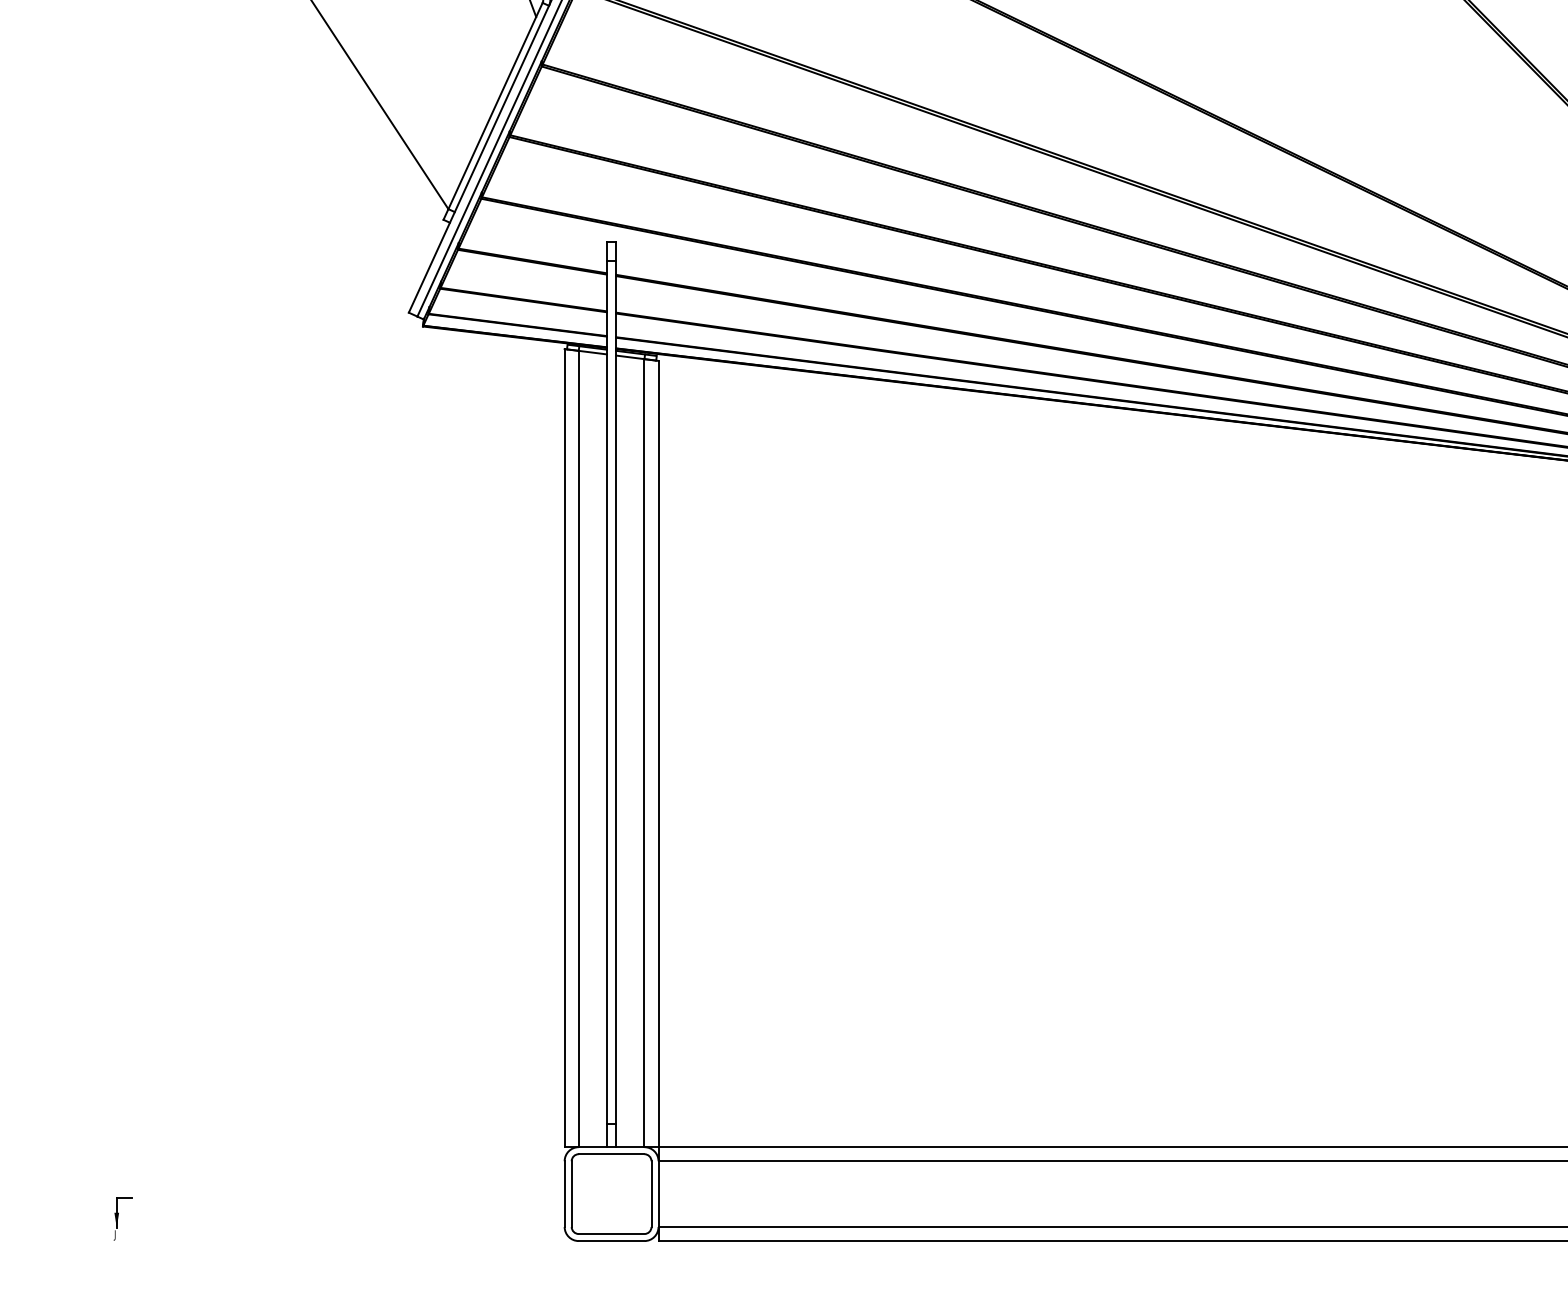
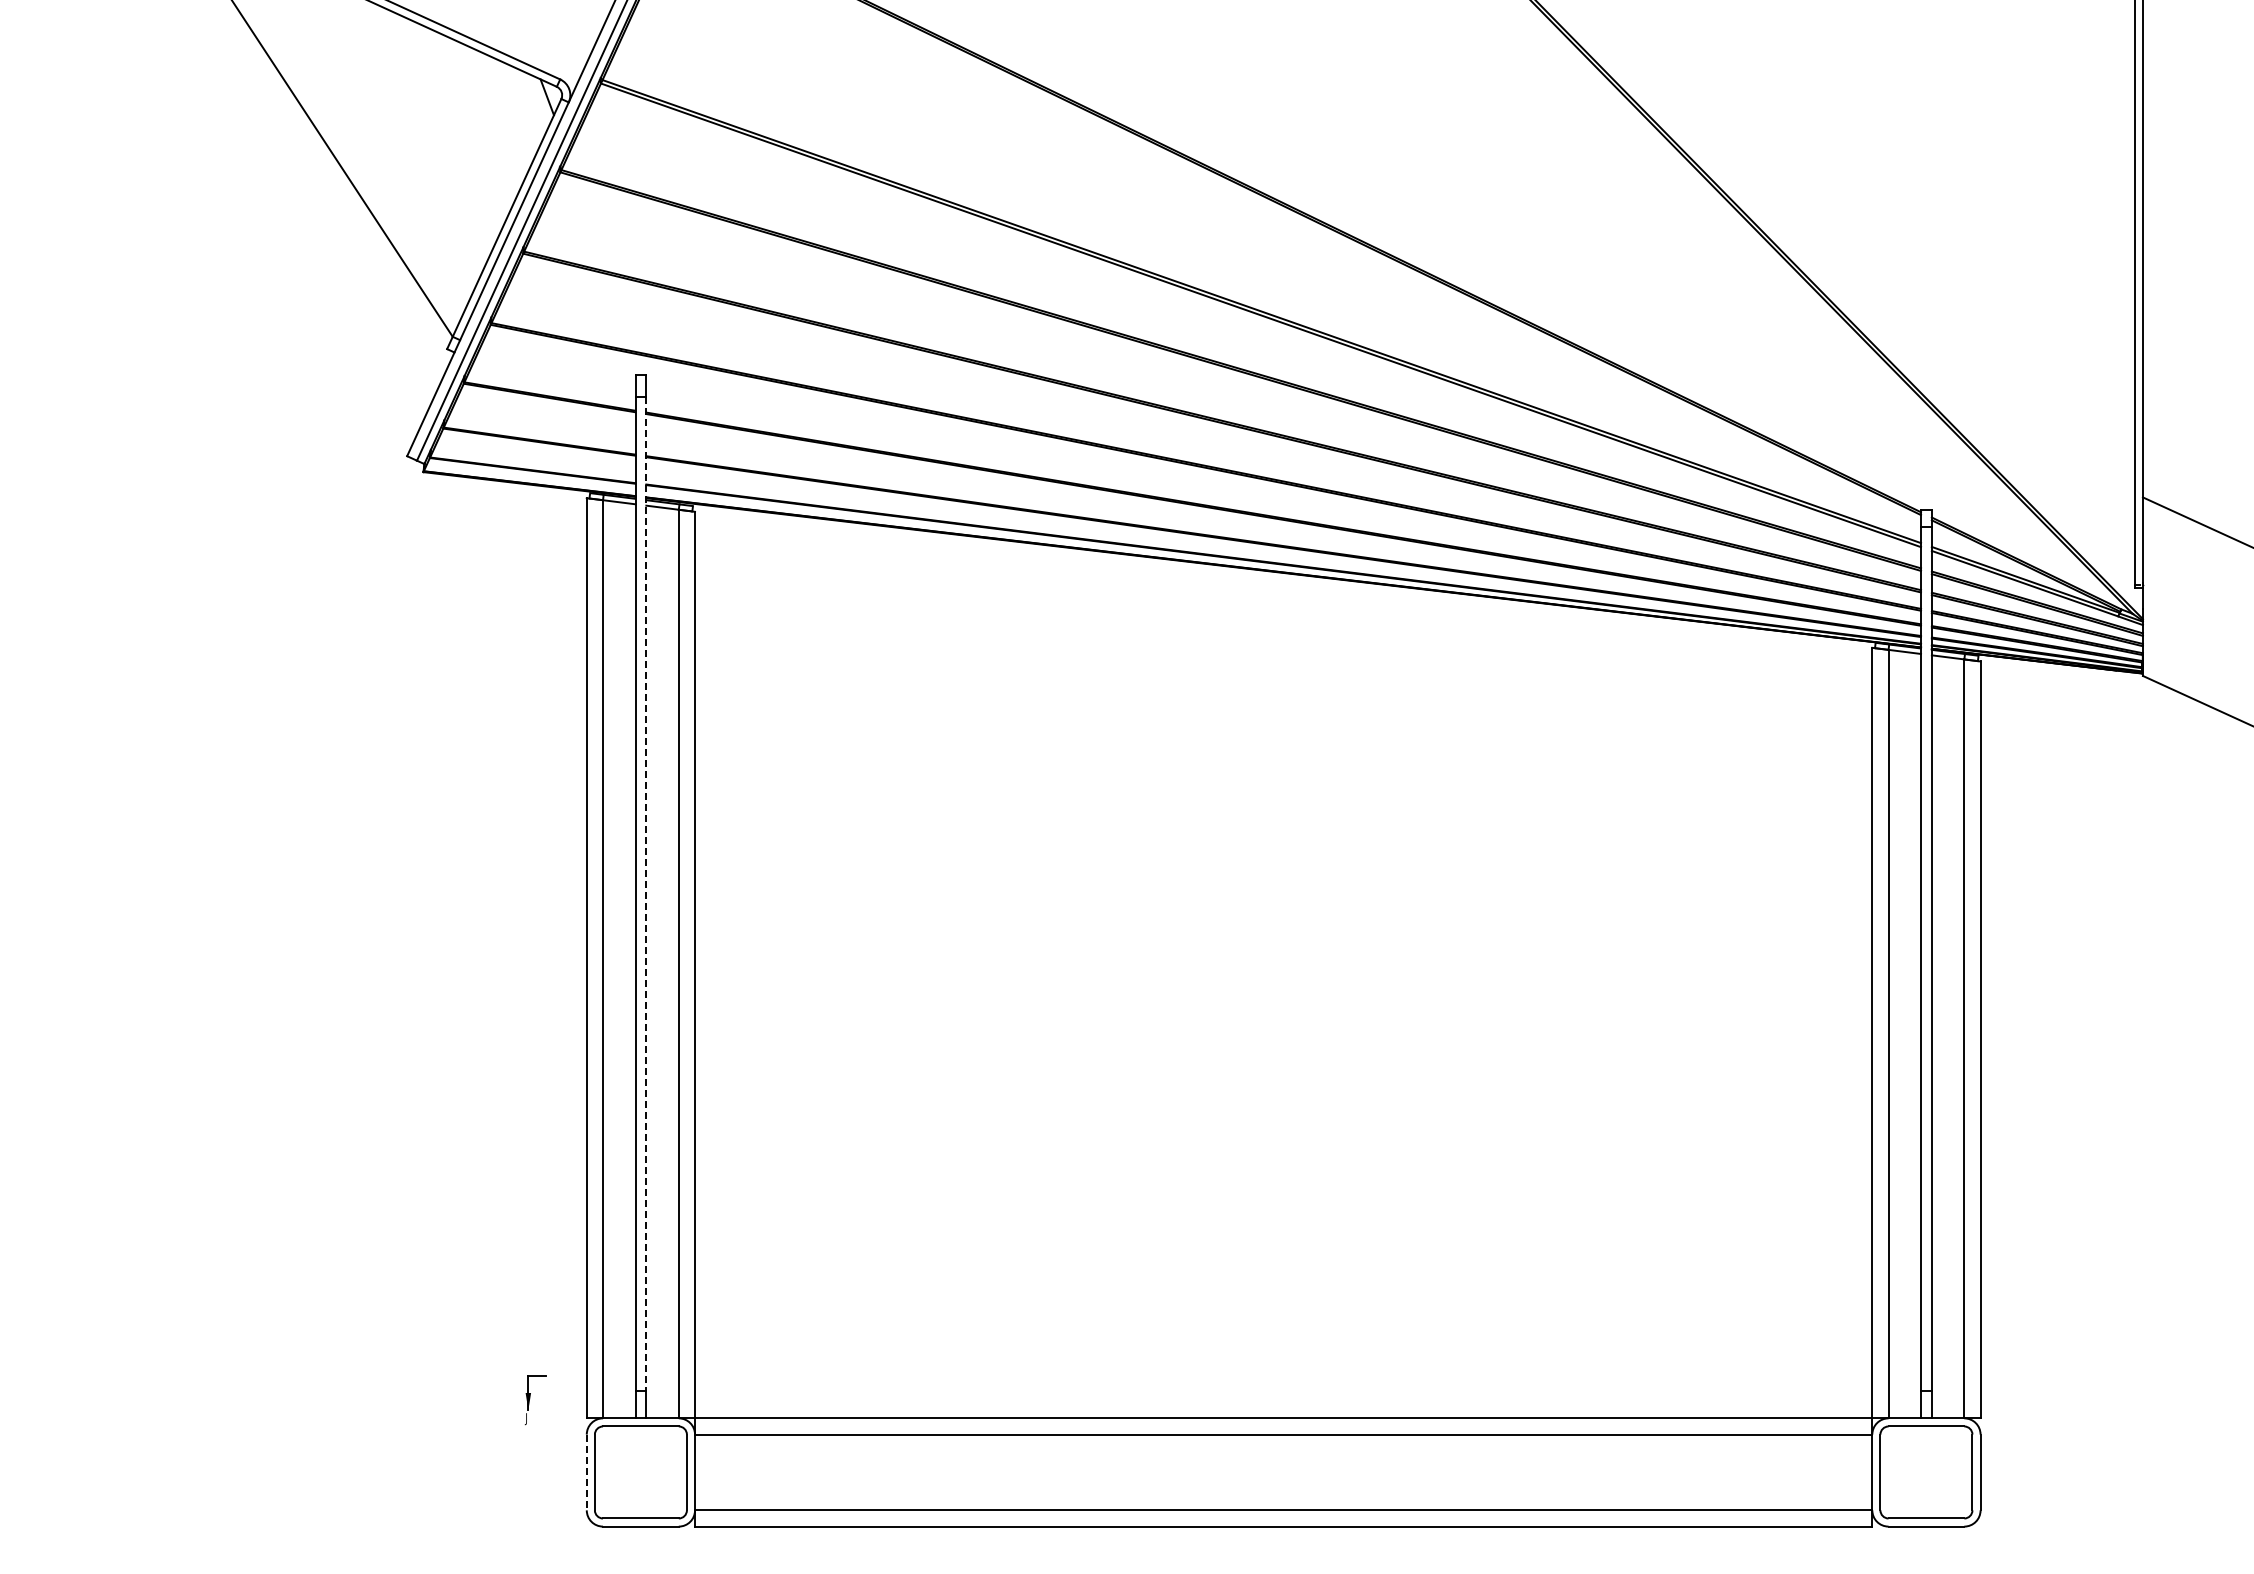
line: (616, 692) -> (646, 894), solid -> dashed
line: (564, 1194) -> (586, 1472), solid -> dashed
part: (122, 1219) -> (535, 1400), moved

